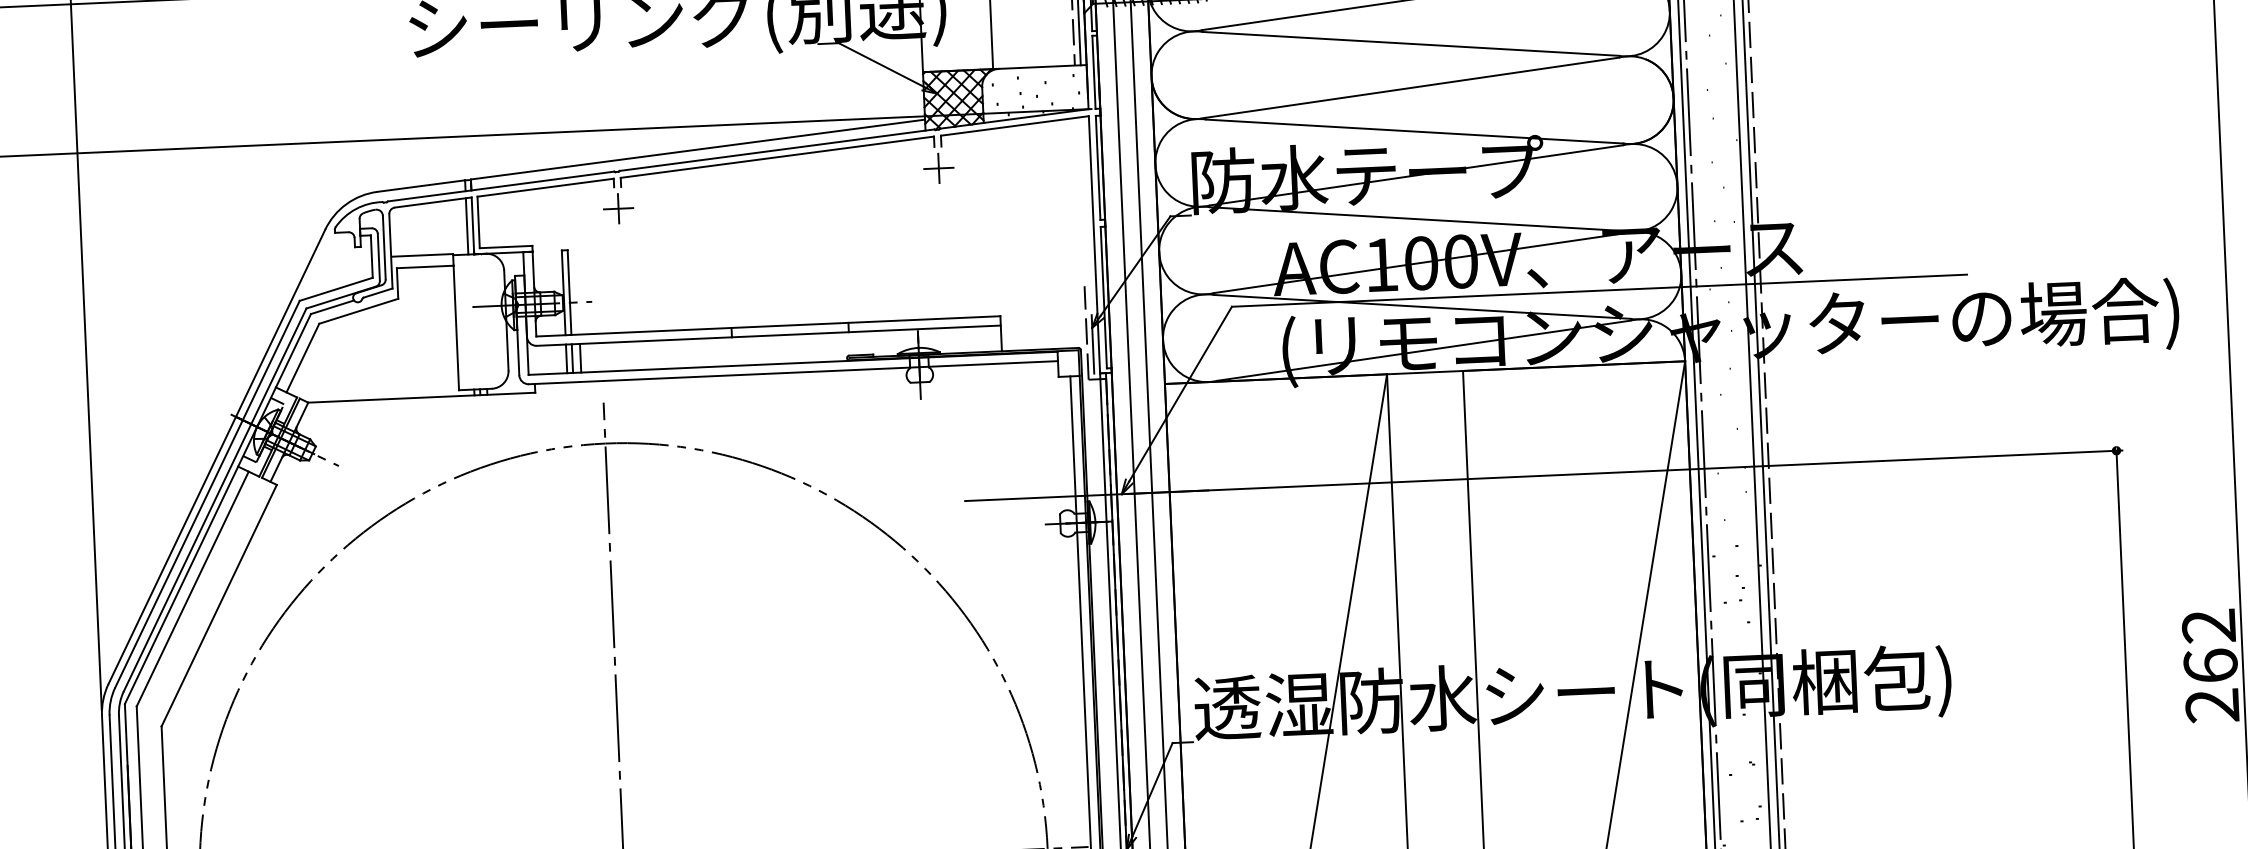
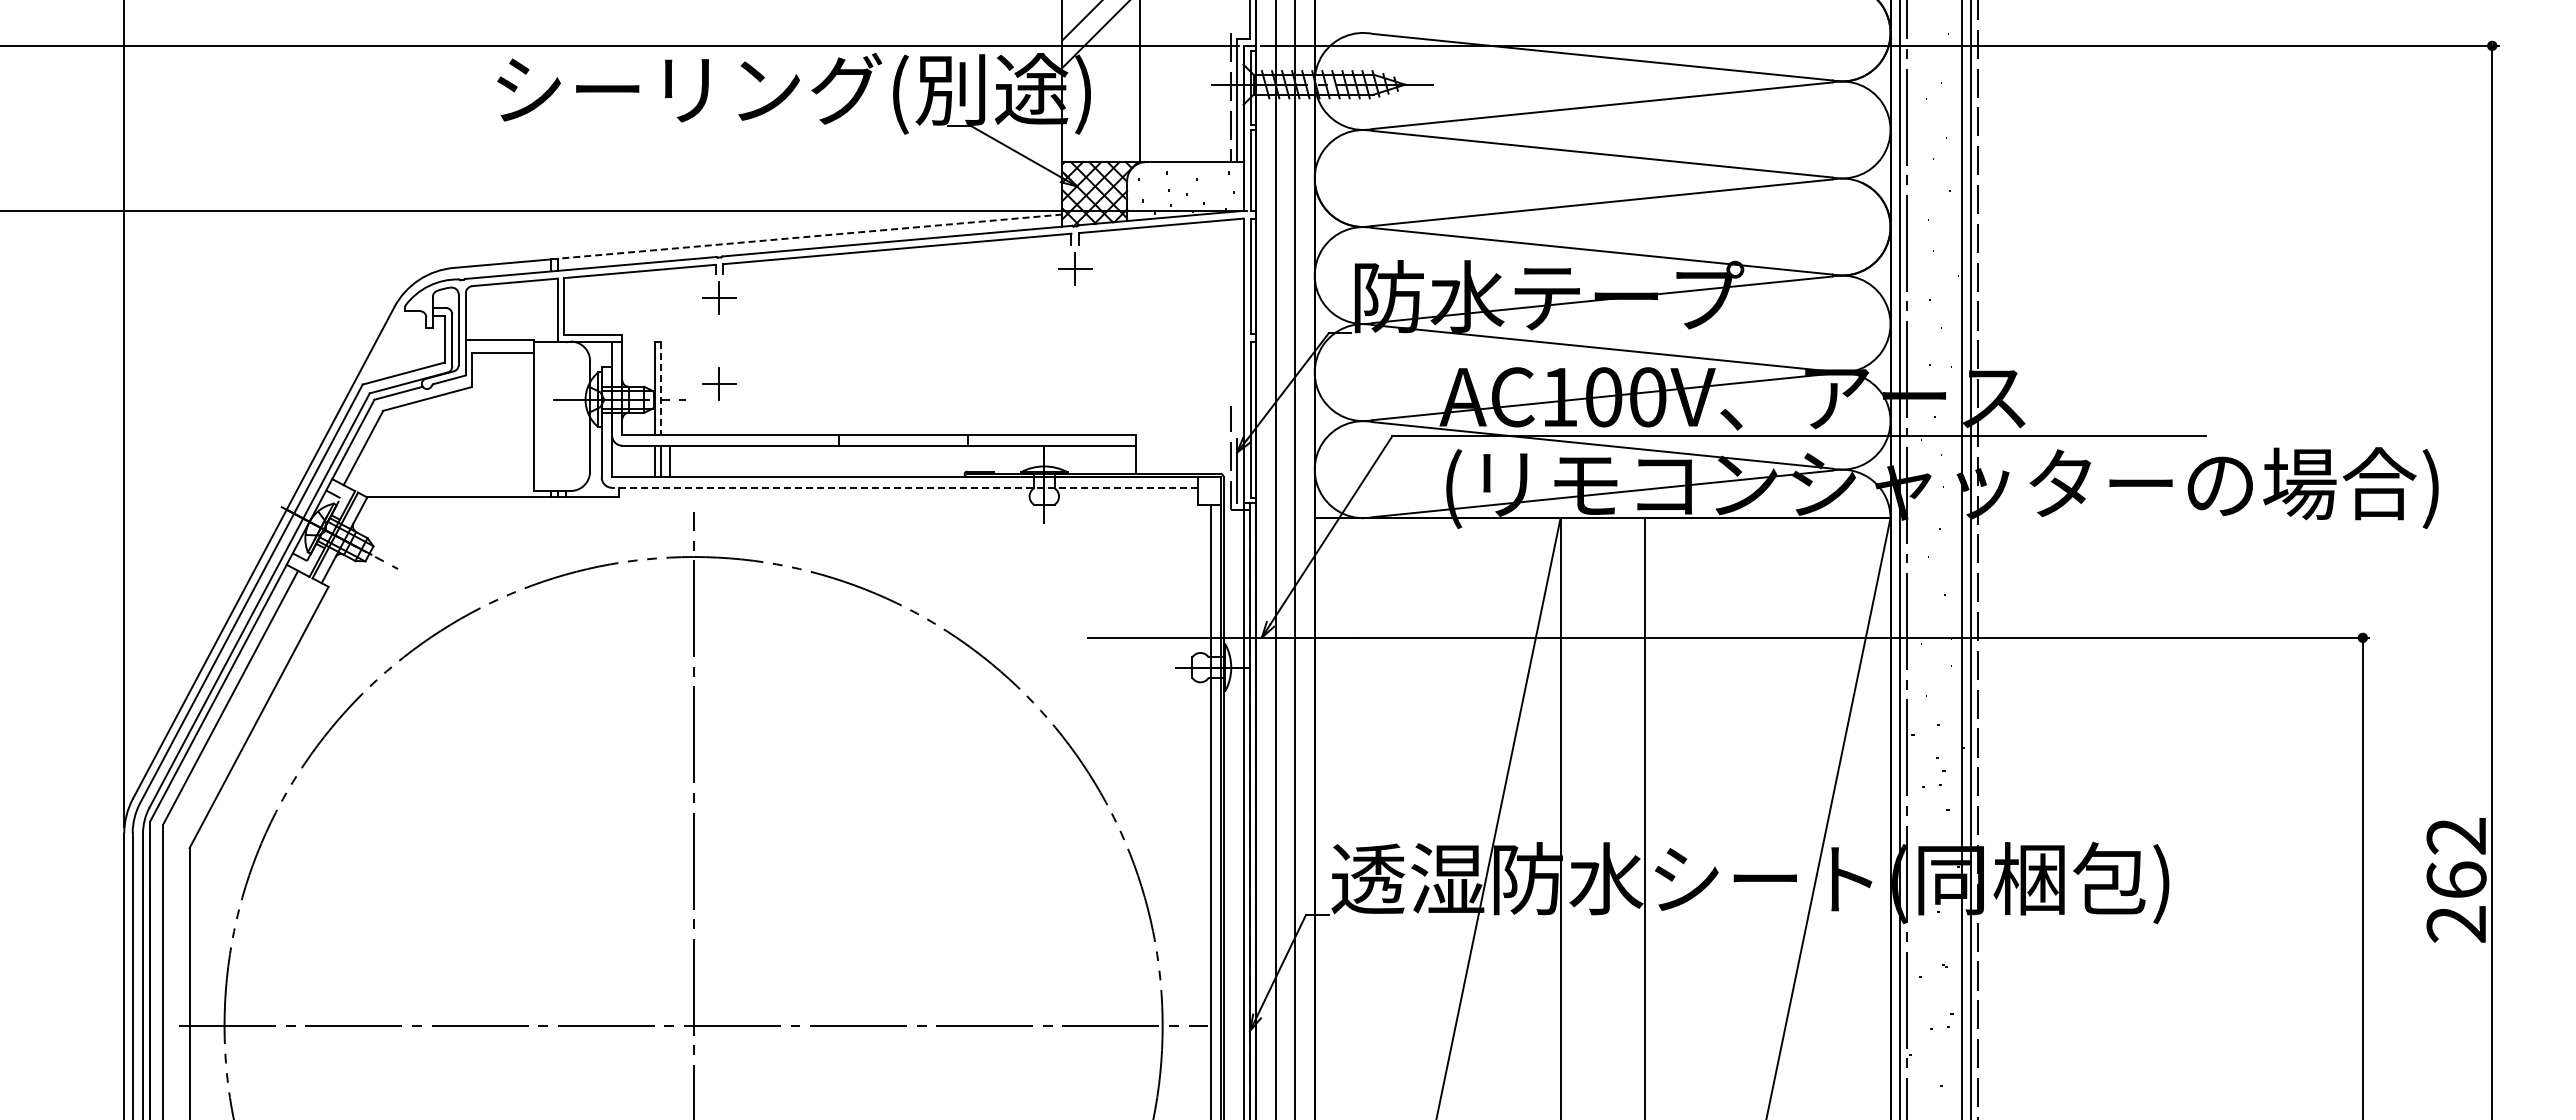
line: (697, 149) -> (809, 236), solid -> dashed
line: (467, 226) -> (551, 310), removed
part: (621, 285) -> (719, 383), added
line: (569, 292) -> (661, 388), solid -> dashed
line: (793, 372) -> (904, 487), solid -> dashed

